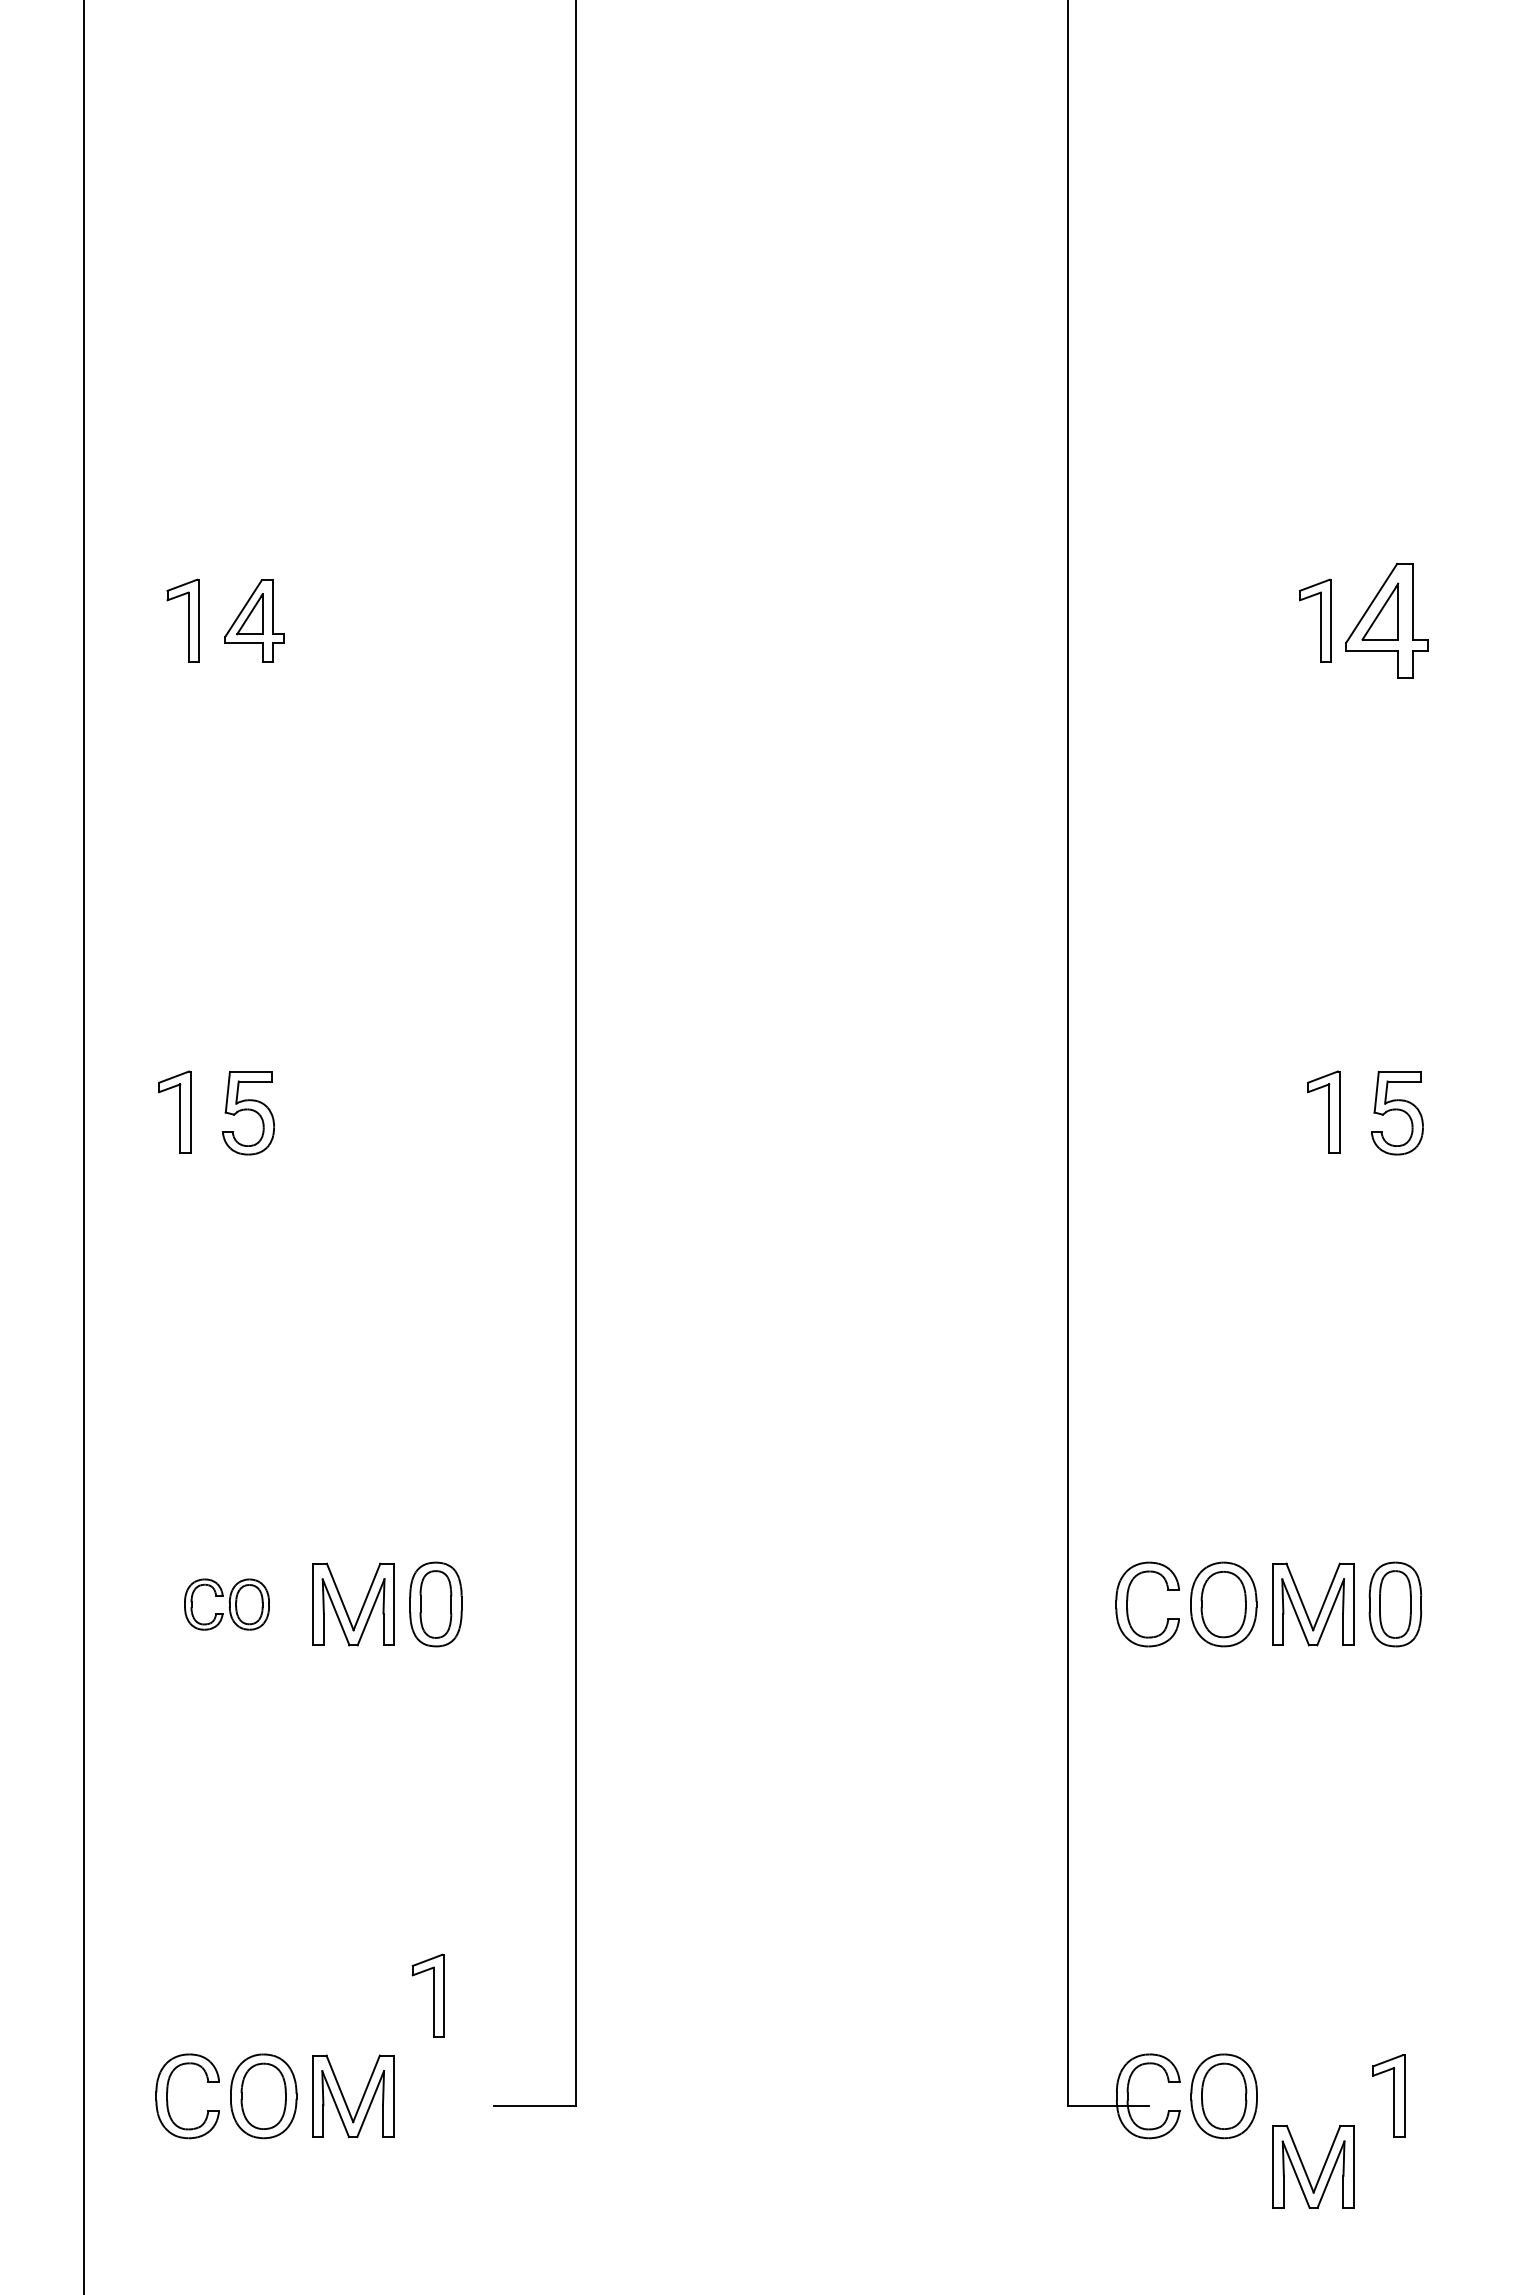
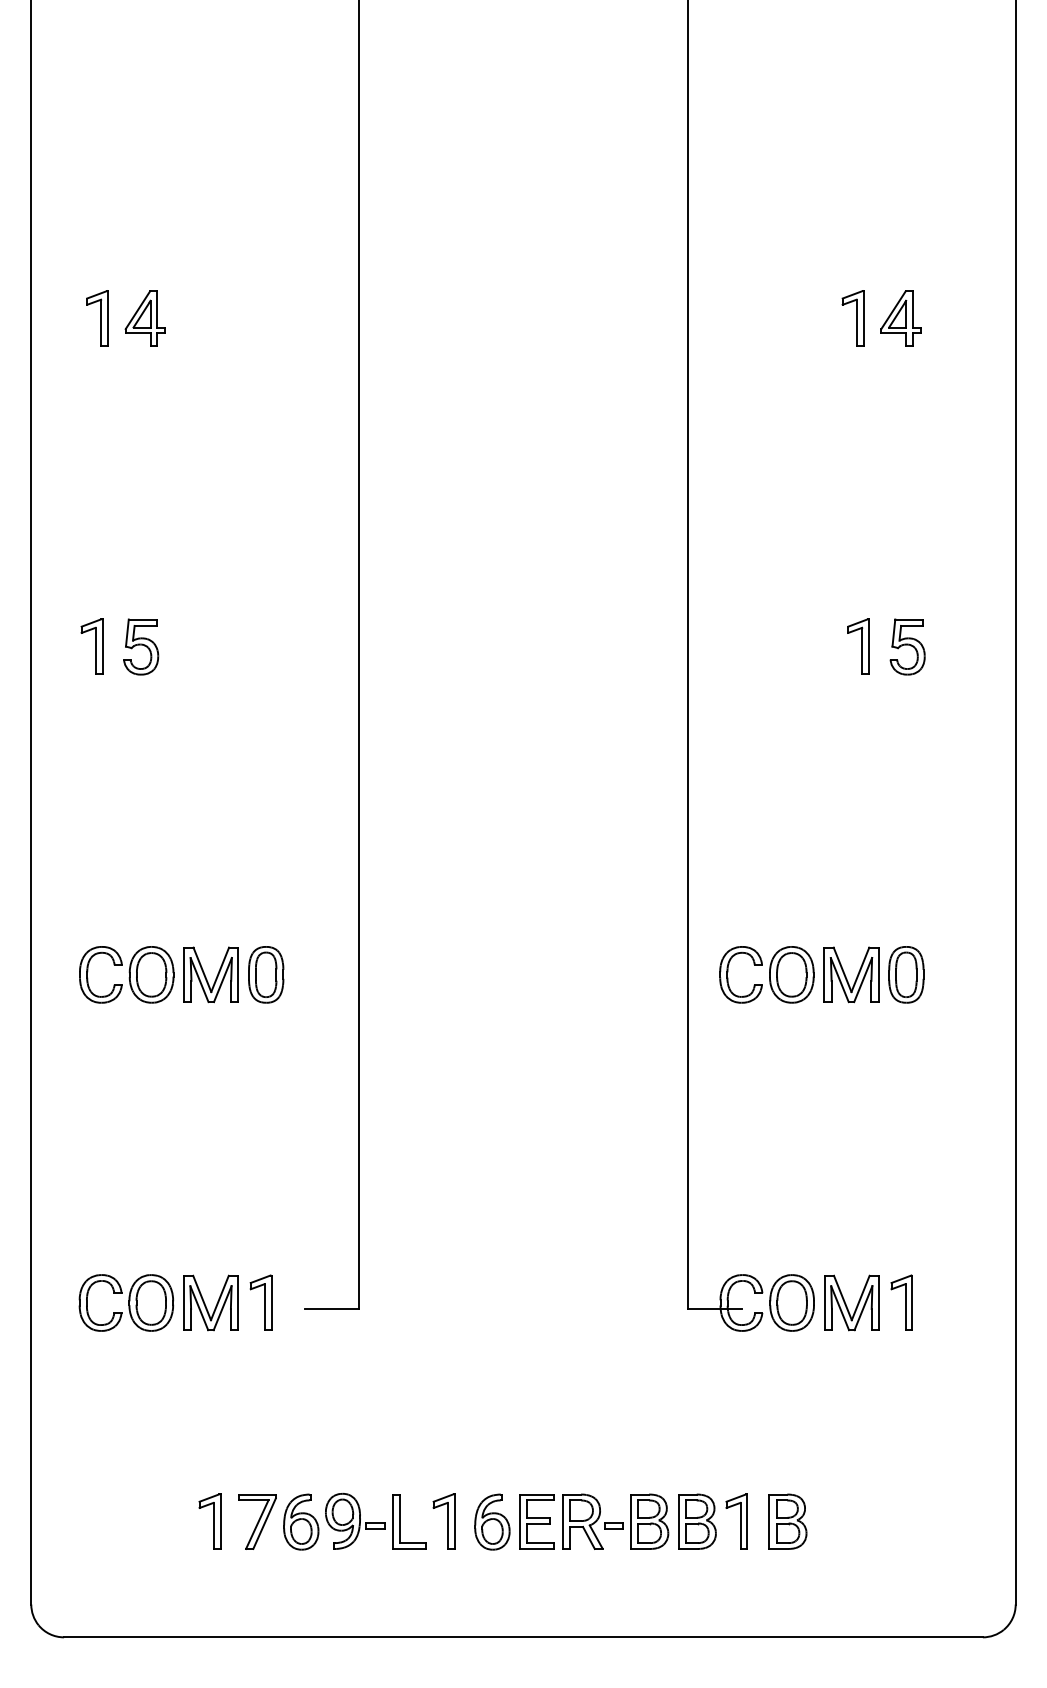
part: (1386, 620) -> (900, 318), size x0.71
part: (226, 1603) -> (126, 974), size x1.67
part: (427, 1995) -> (260, 1302), moved
part: (1313, 2166) -> (851, 1302), moved

